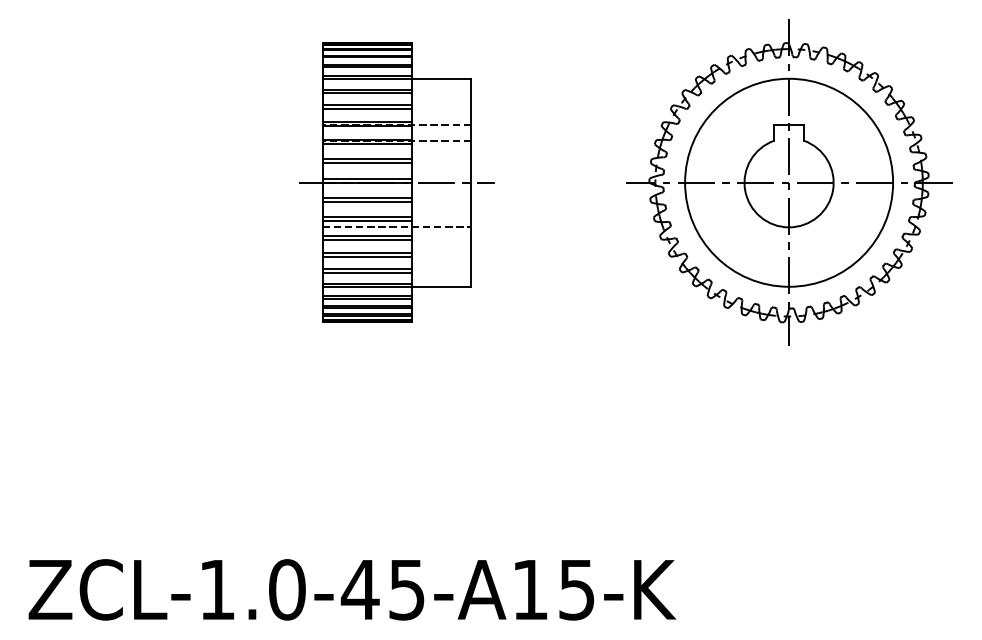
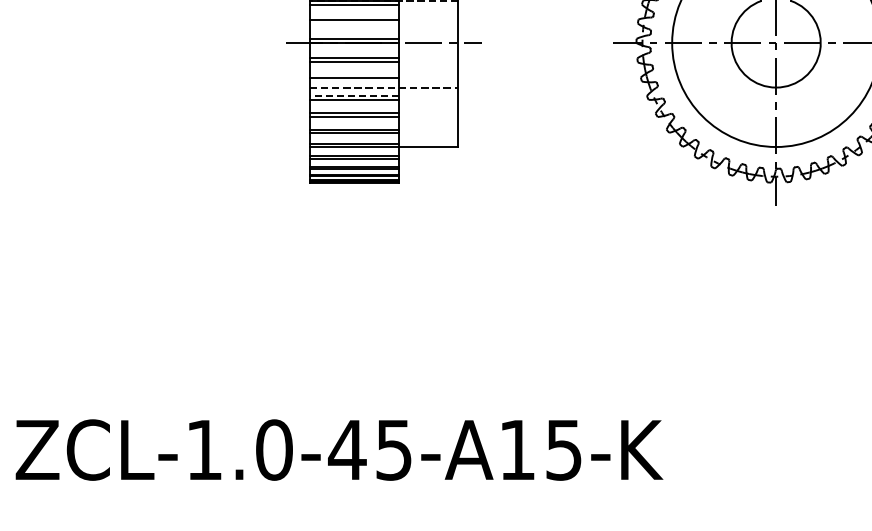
line: (366, 163) -> (353, 23), removed
line: (366, 221) -> (353, 81), removed
line: (367, 235) -> (354, 95), solid -> dashed

